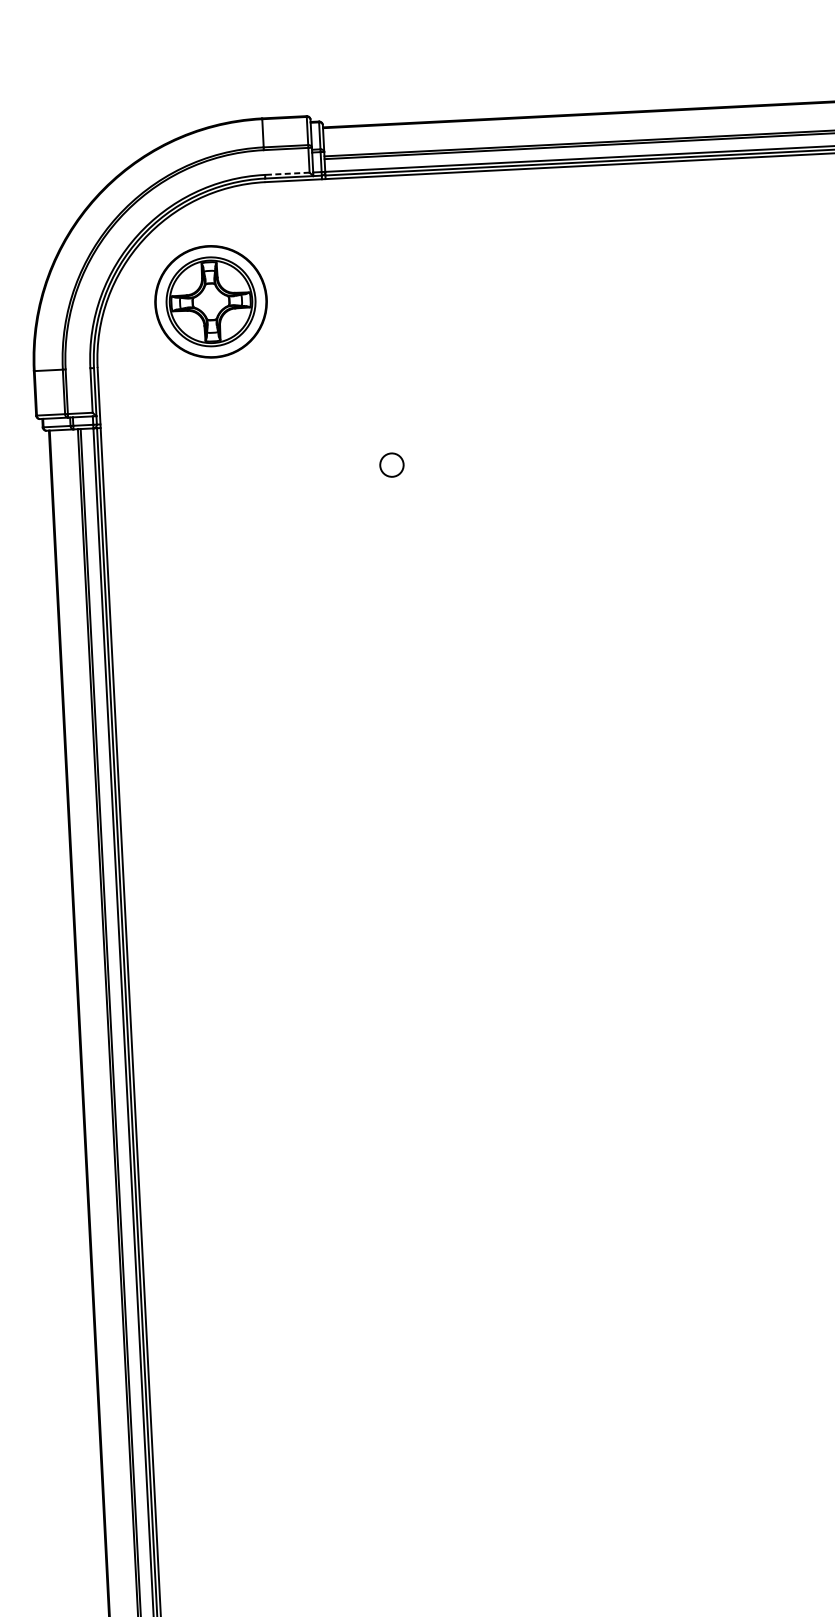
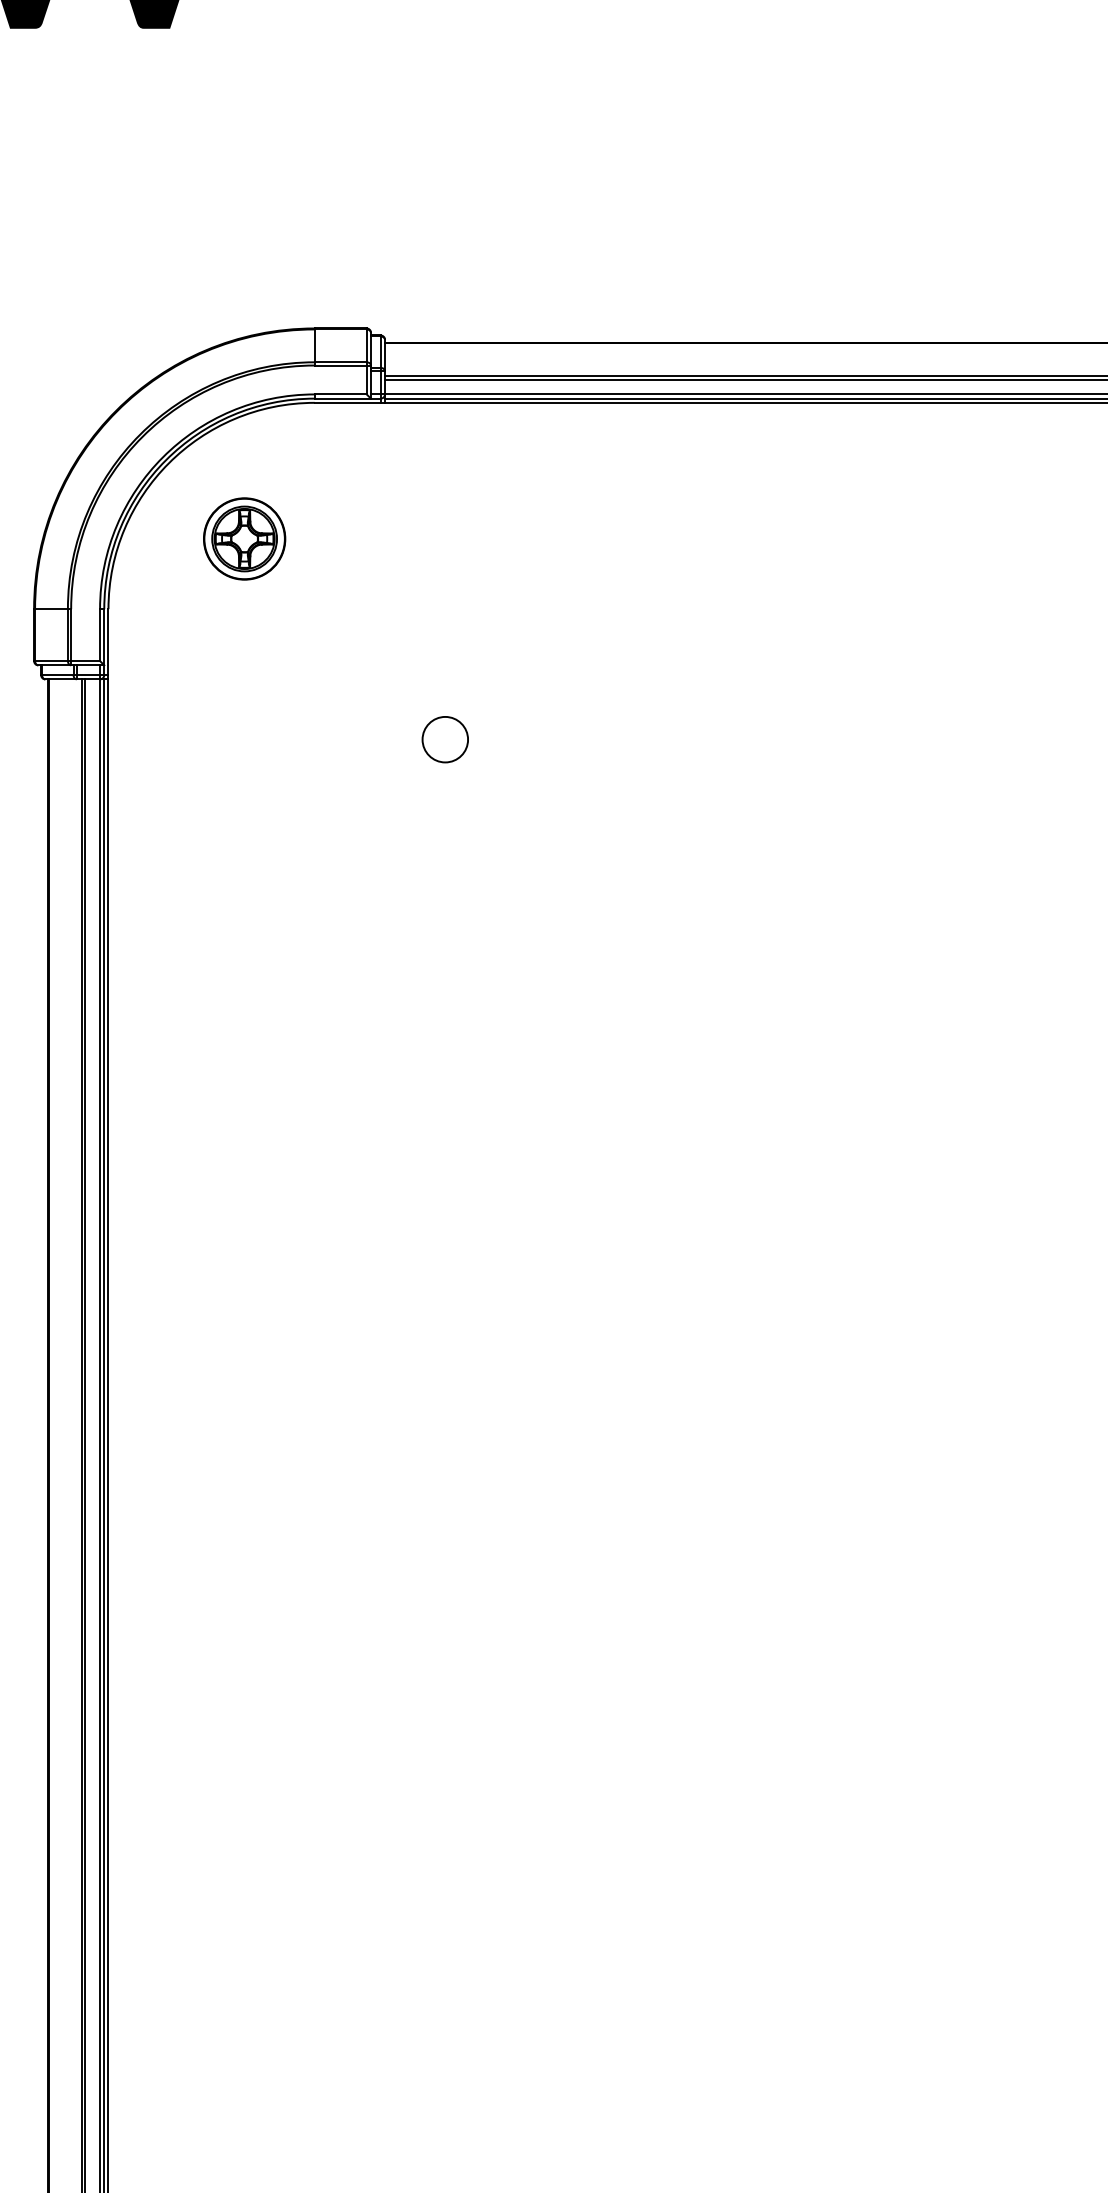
line: (287, 173) -> (340, 394), dashed -> solid
part: (211, 301) -> (244, 538), size x0.62
circle: (392, 464) -> (445, 739), size x1.67

